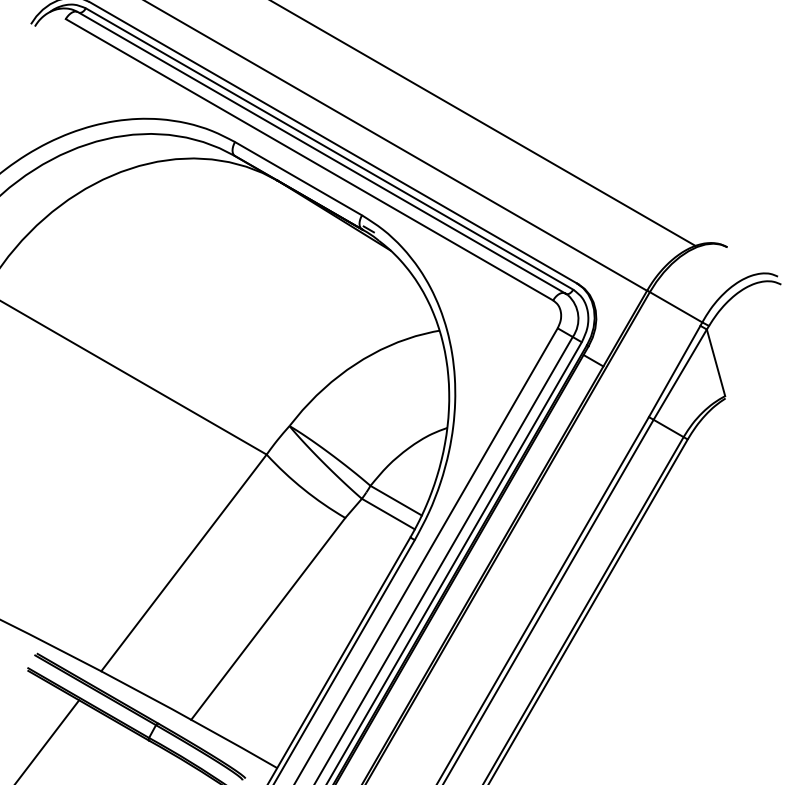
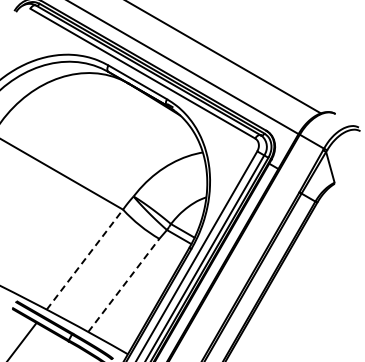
line: (183, 562) -> (84, 259), solid -> dashed
line: (267, 619) -> (123, 285), solid -> dashed

